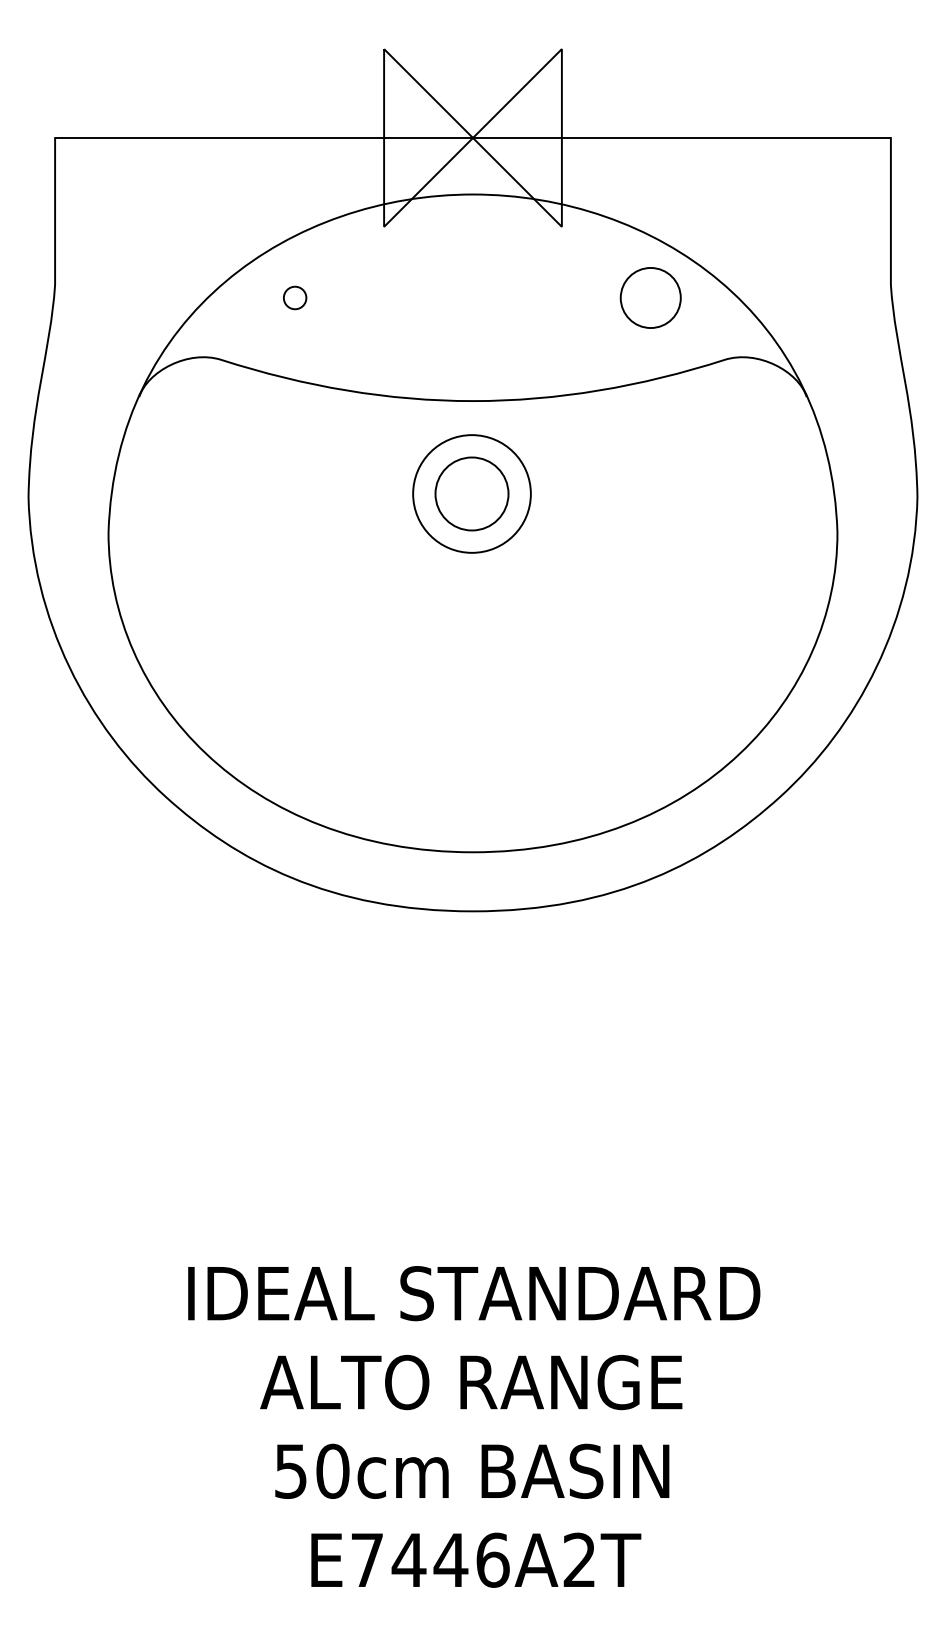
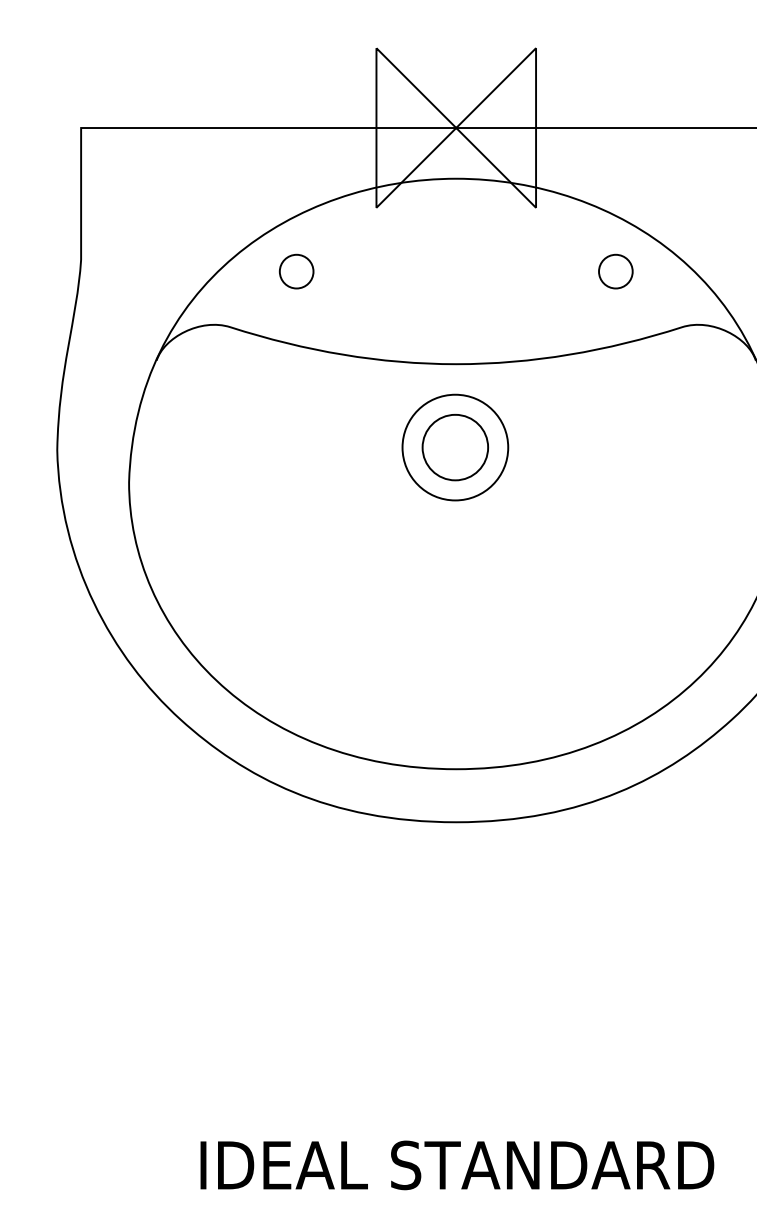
circle: (294, 297) -> (296, 271), size x1.67
circle: (650, 297) -> (615, 271), size x0.62

